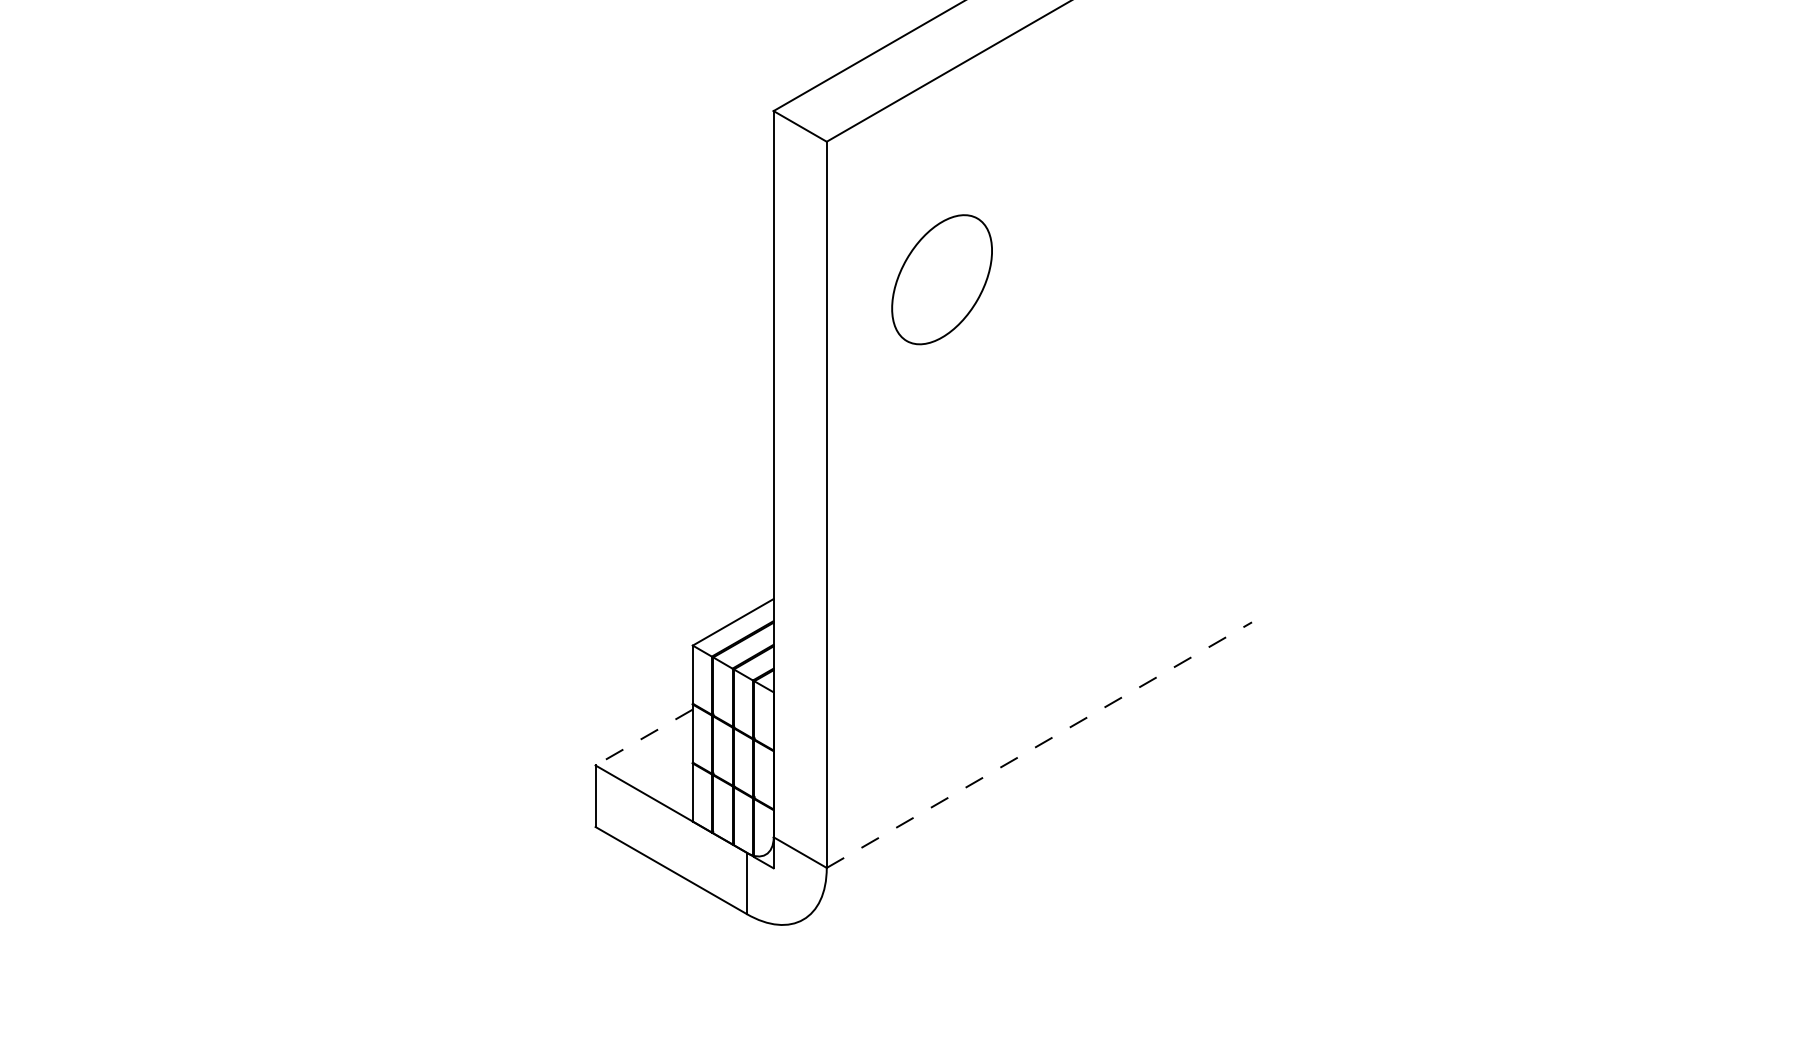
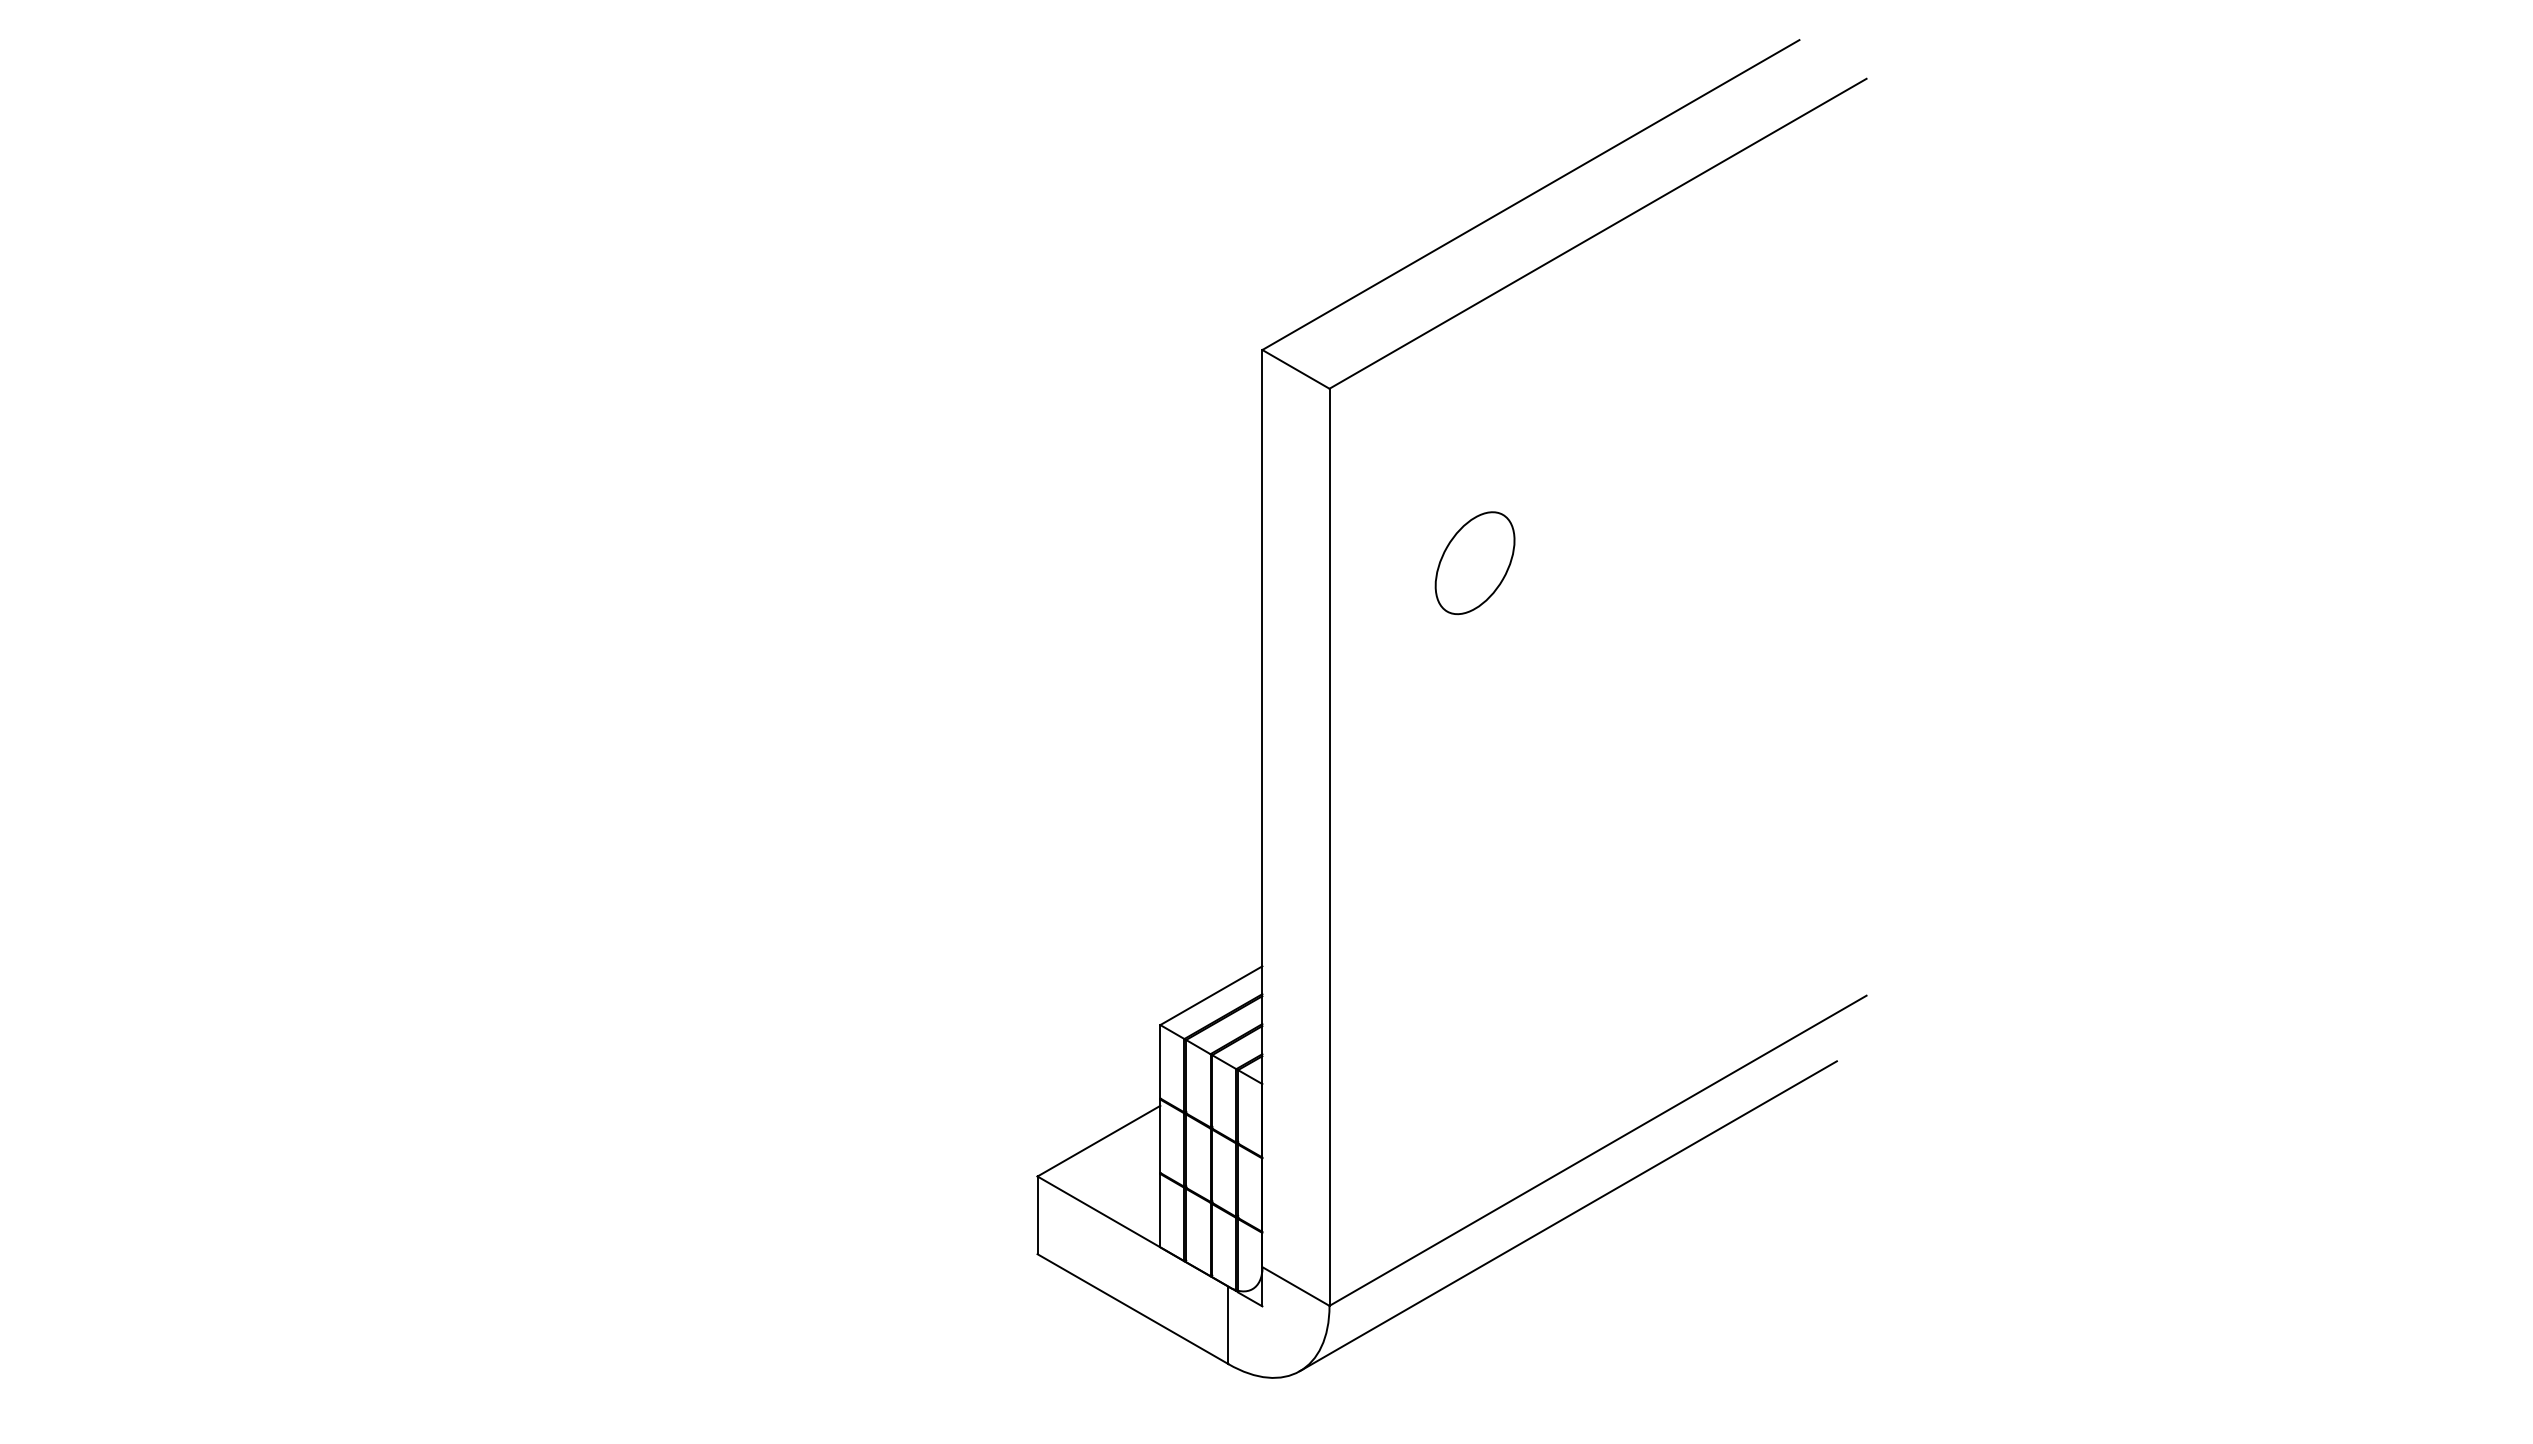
part: (941, 280) -> (1474, 563), size x0.62
line: (643, 737) -> (1098, 1141), dashed -> solid
line: (1039, 744) -> (1598, 1150), dashed -> solid
line: (1015, 797) -> (1567, 1216), added

